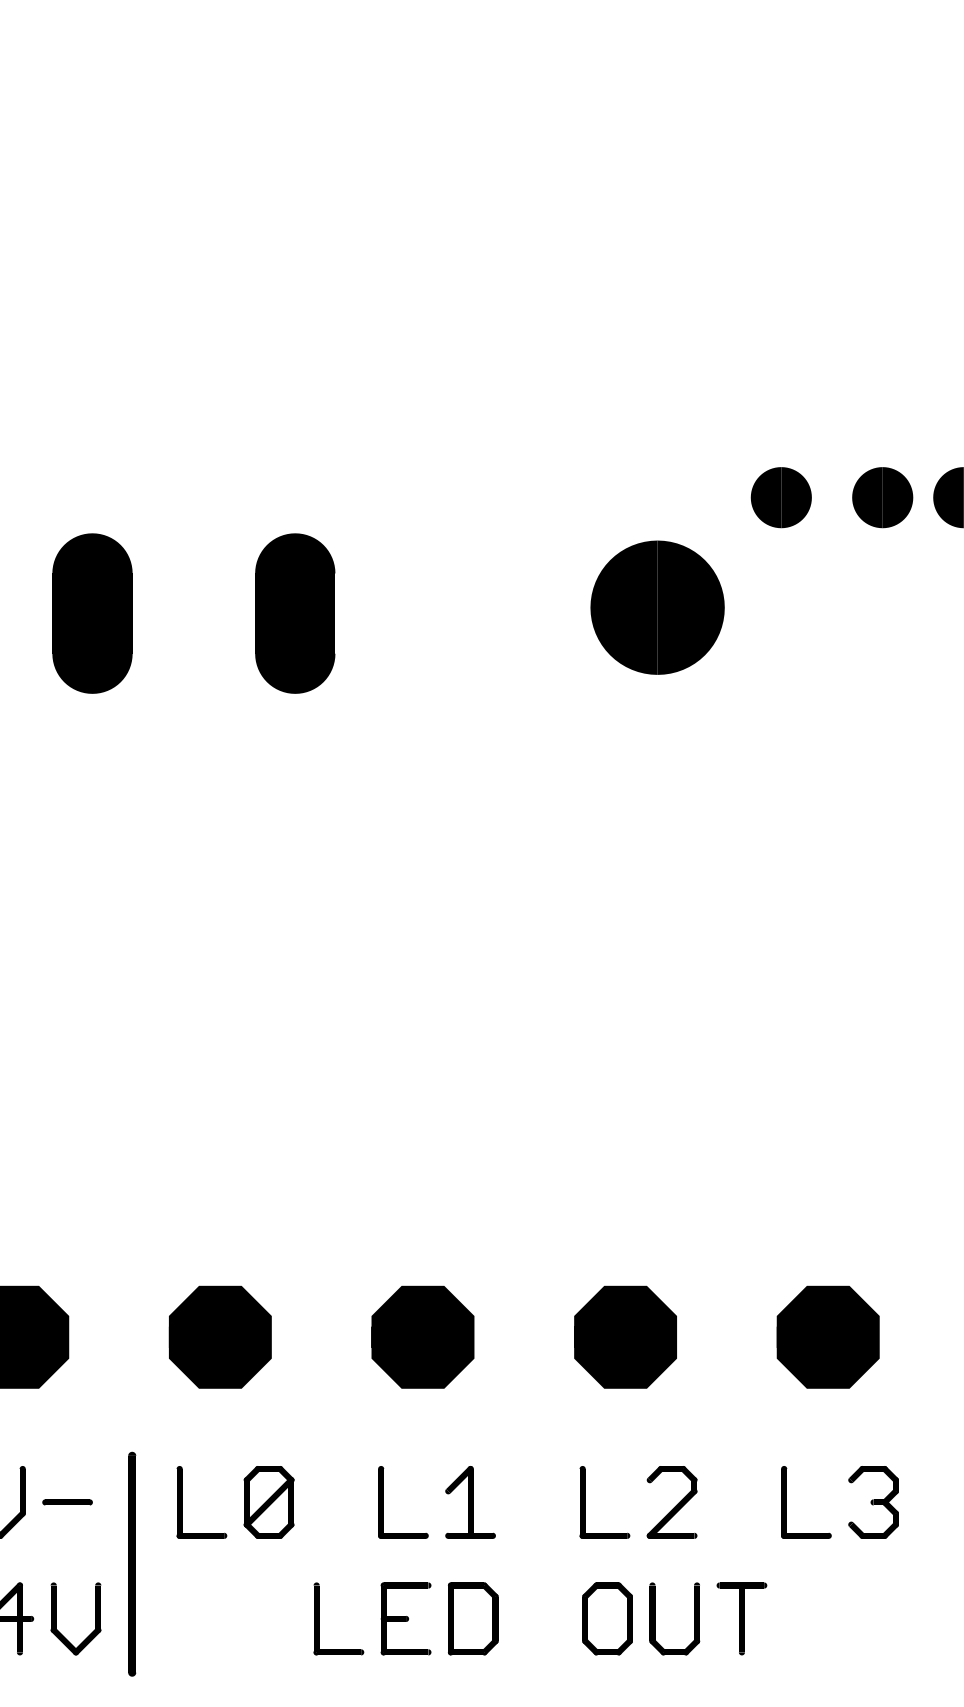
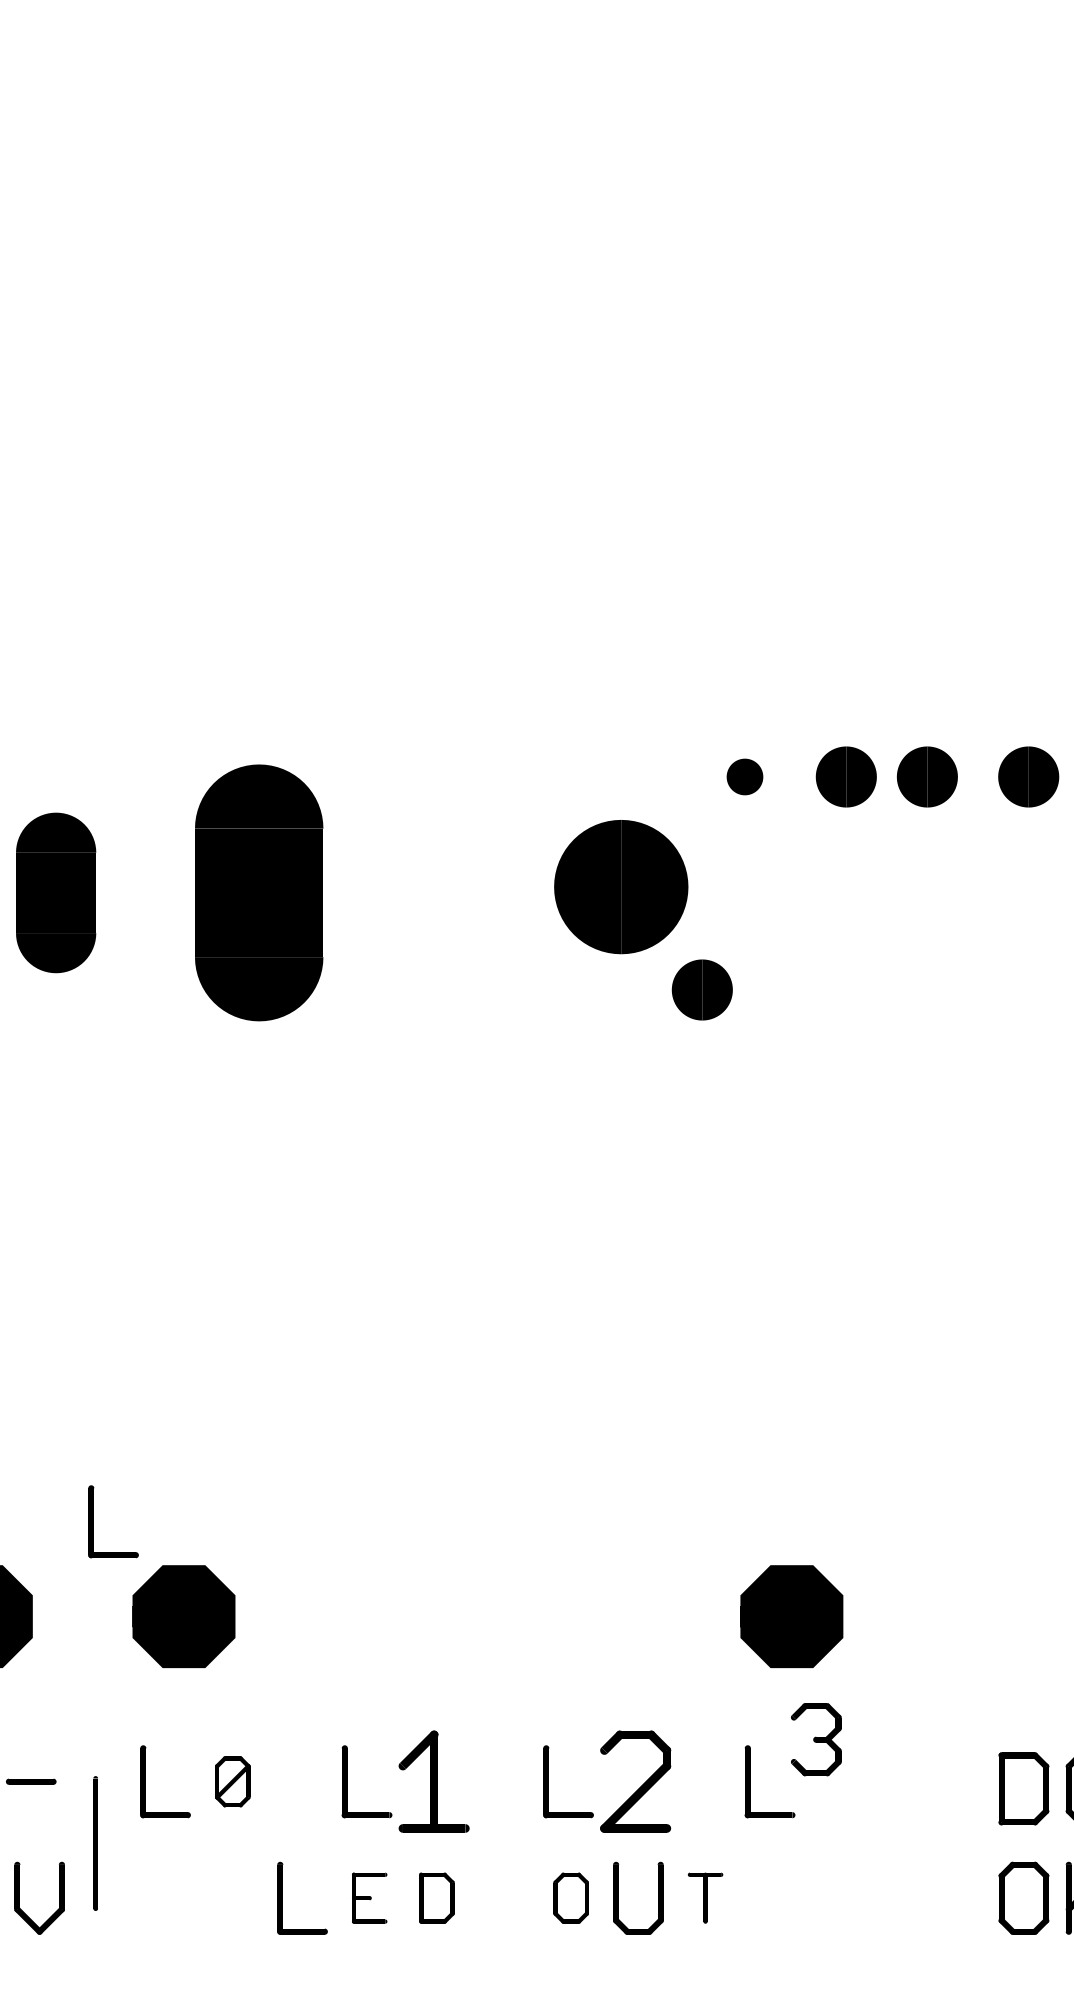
part: (780, 497) -> (744, 776), size x0.6
part: (294, 613) -> (258, 892), size x1.6
part: (737, 710) -> (701, 989), added
part: (129, 1242) -> (93, 1521), added
part: (422, 1337) -> (386, 1616), removed
part: (624, 1337) -> (588, 1616), removed
part: (268, 1502) -> (232, 1781), size x0.7
part: (470, 1502) -> (434, 1781), size x1.4
part: (671, 1502) -> (635, 1781), size x1.4
part: (873, 1502) -> (816, 1739), moved
part: (131, 1564) -> (95, 1843), size x0.6
part: (405, 1618) -> (369, 1897), size x0.7
part: (472, 1618) -> (436, 1897), size x0.7
part: (606, 1618) -> (570, 1897), size x0.7
part: (741, 1618) -> (705, 1897), size x0.7

